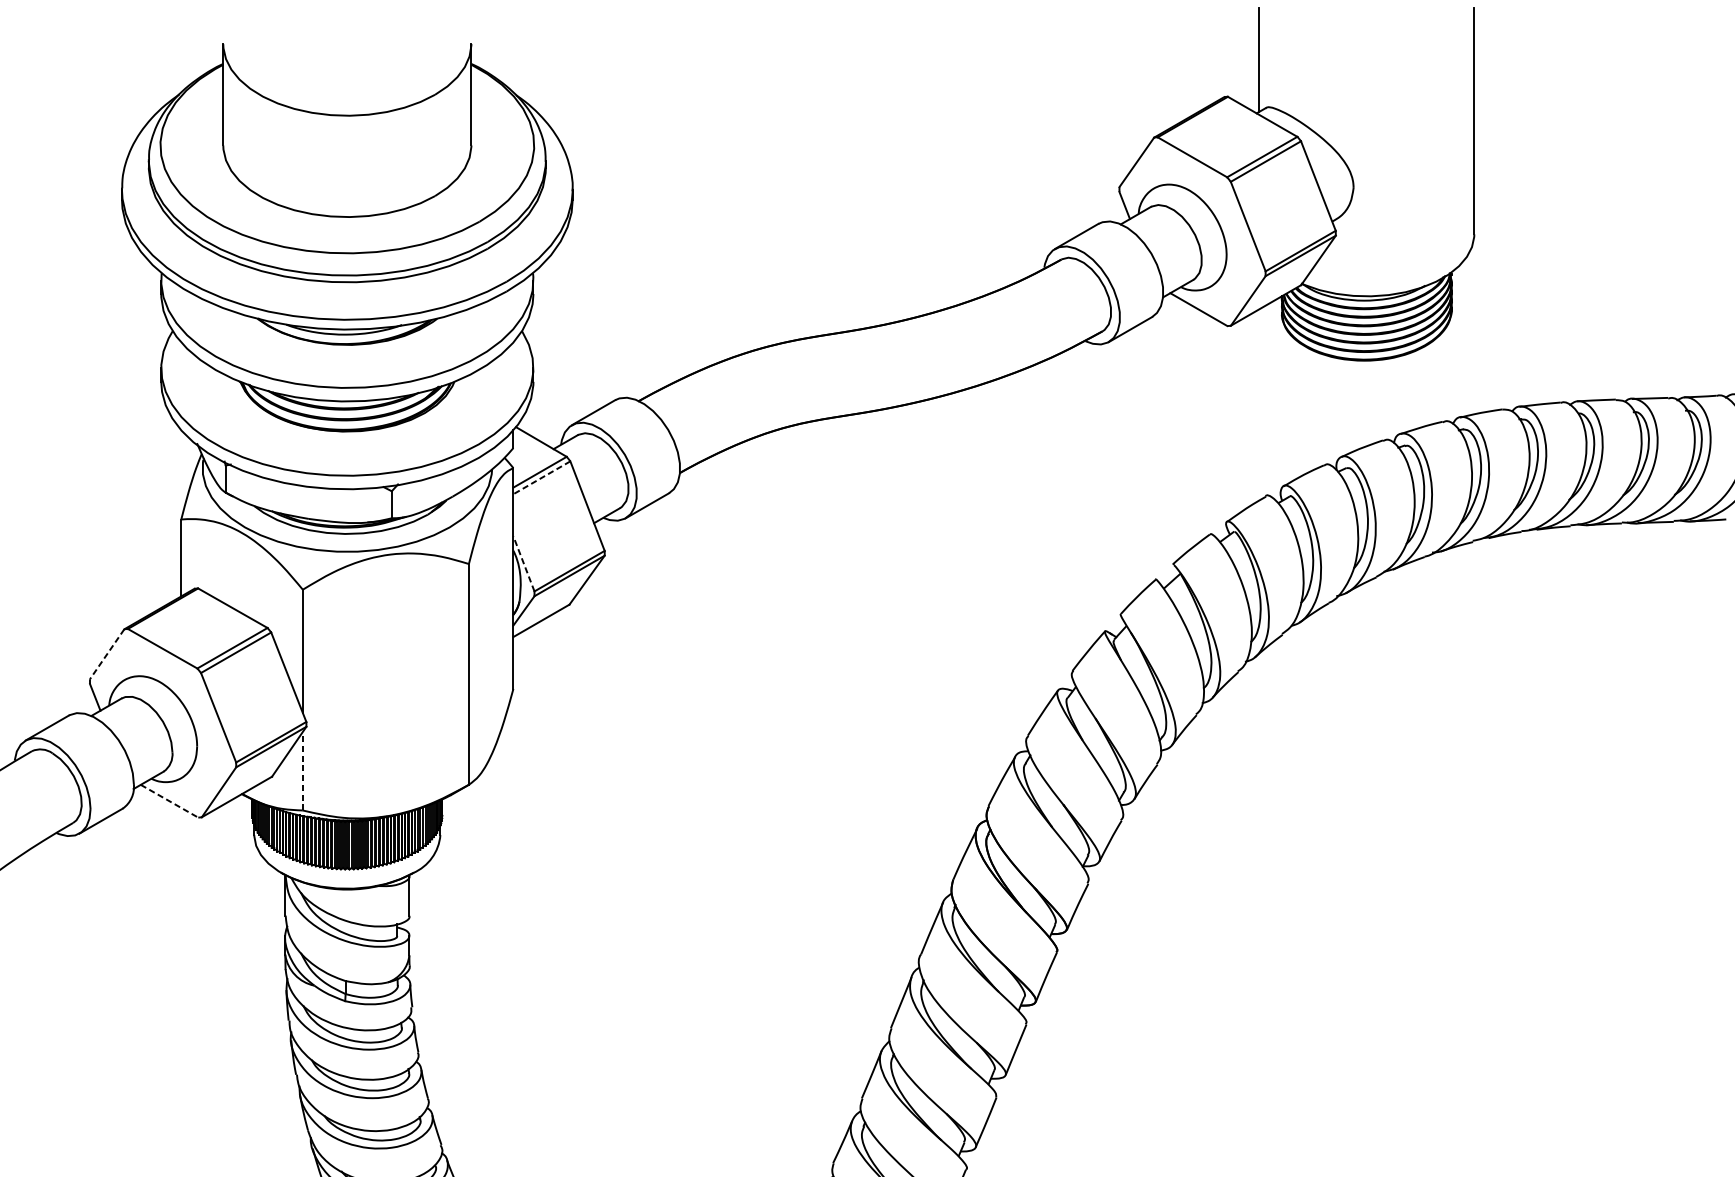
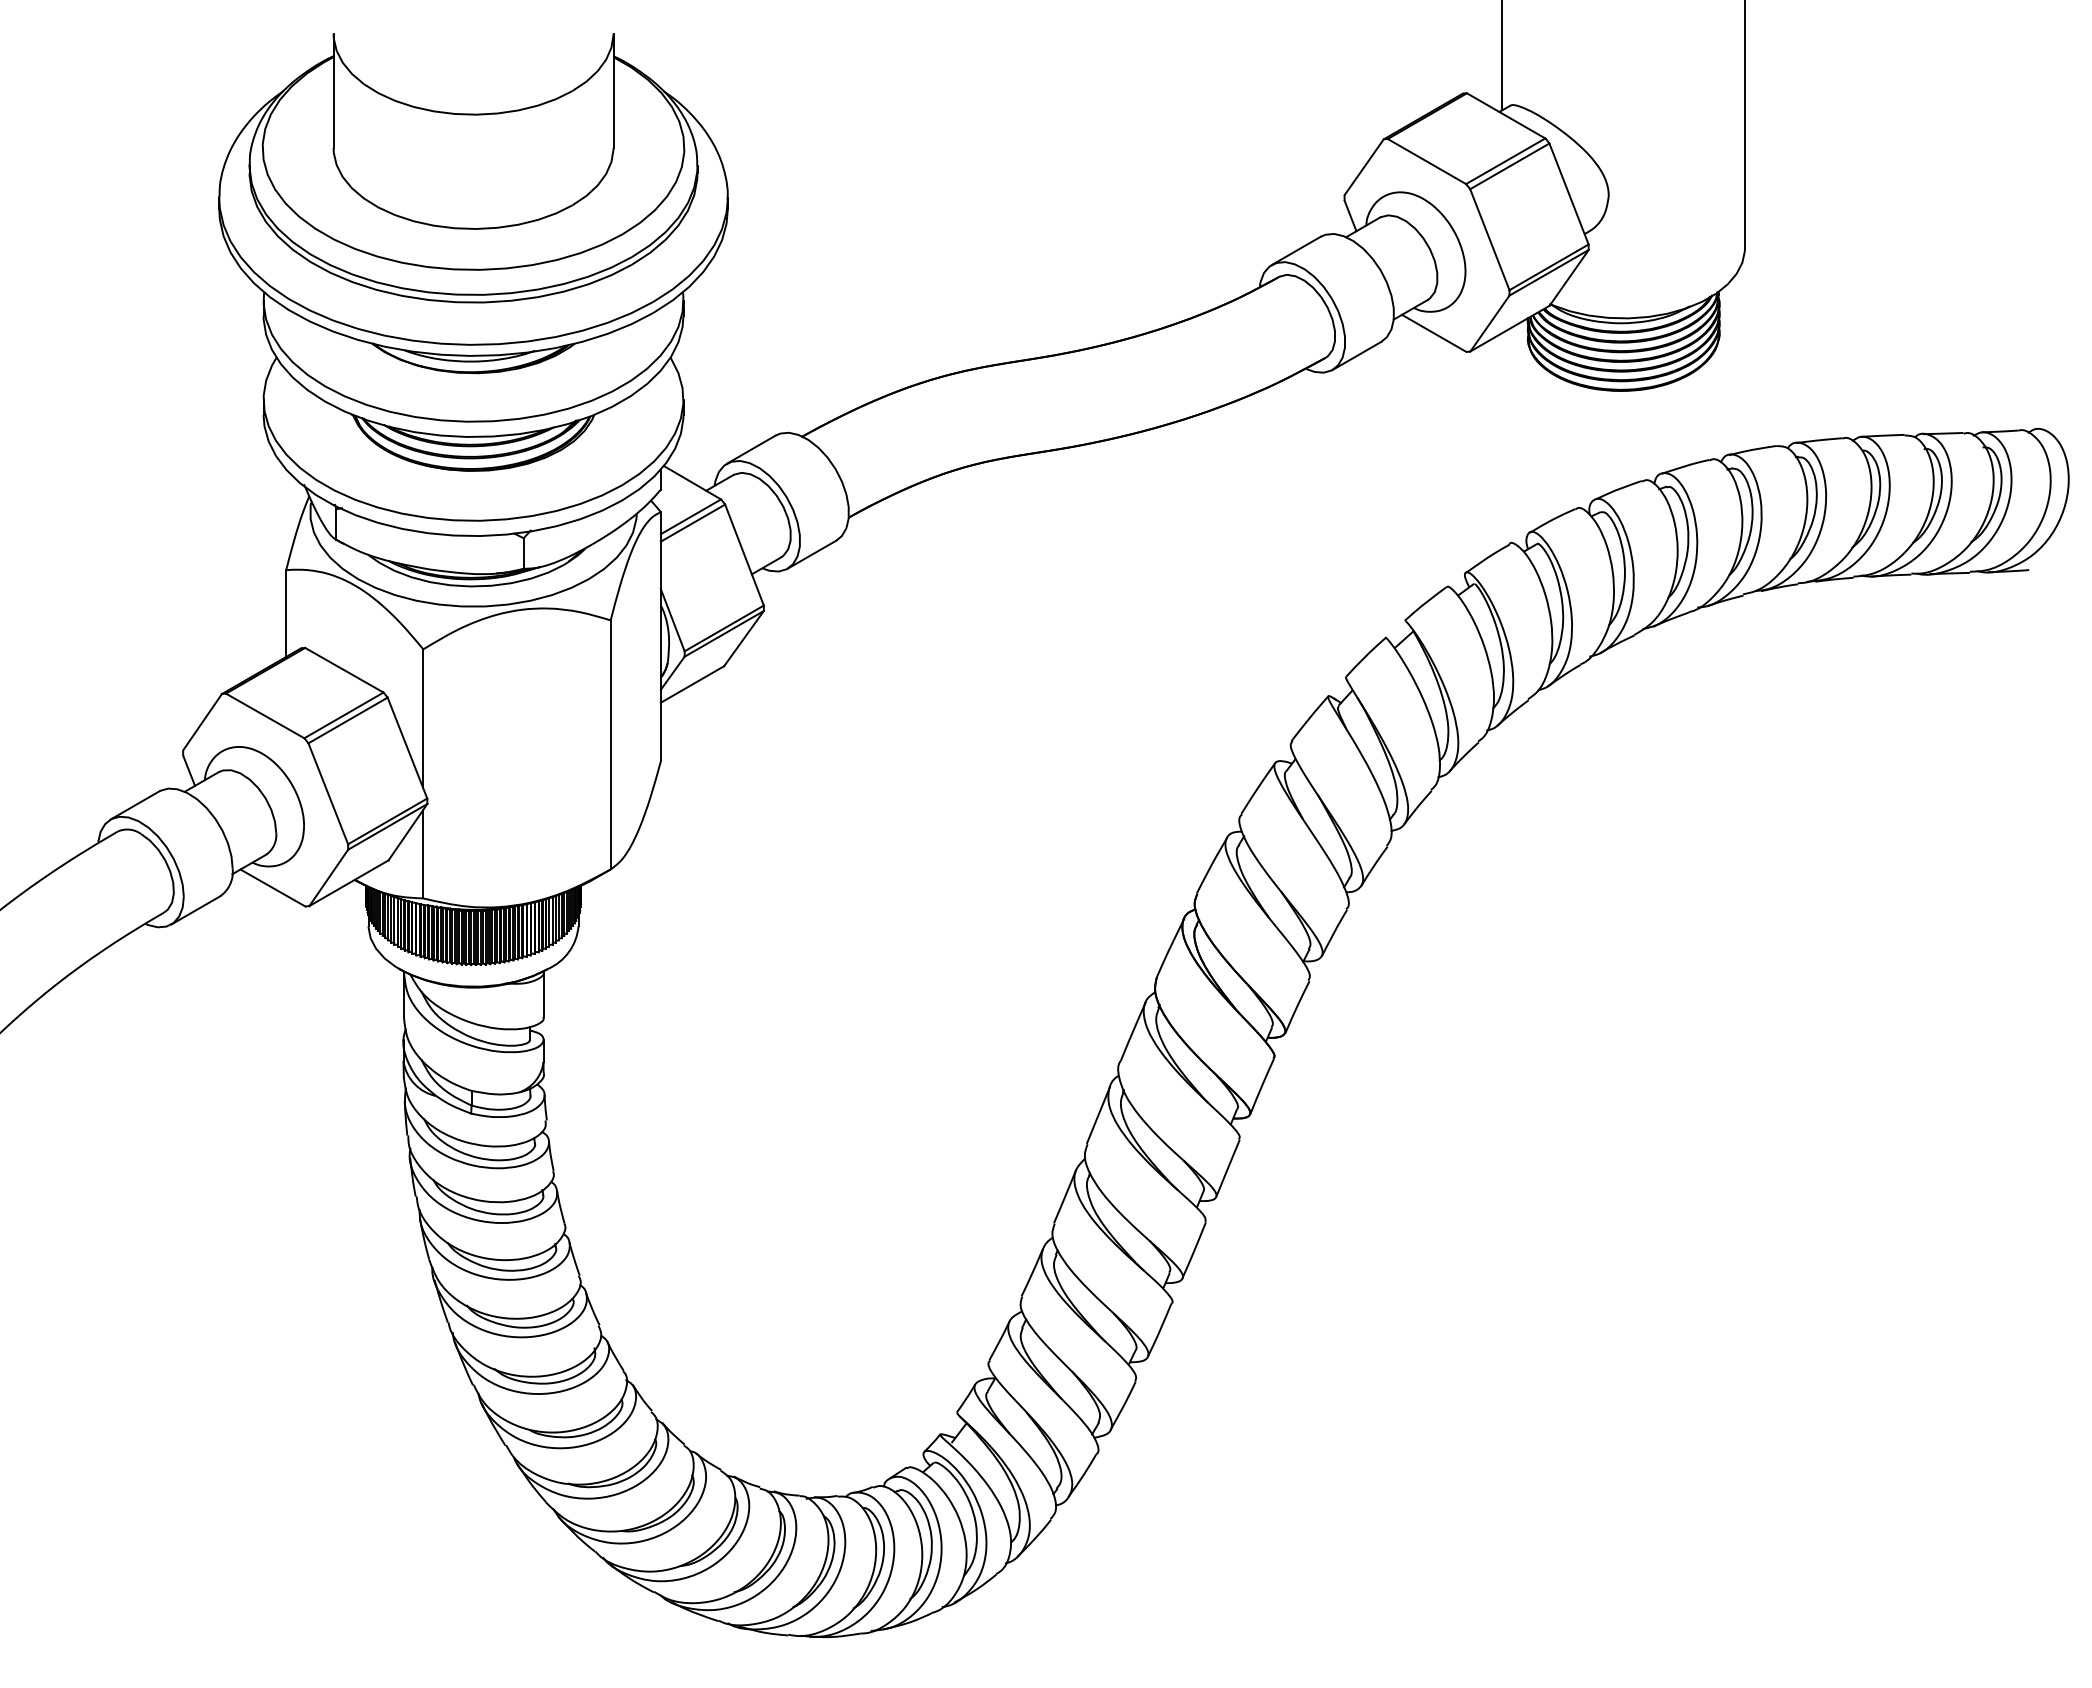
line: (541, 478) -> (692, 523), dashed -> solid
line: (523, 563) -> (672, 619), dashed -> solid
line: (107, 654) -> (202, 722), dashed -> solid
line: (303, 770) -> (423, 853), dashed -> solid
line: (170, 801) -> (273, 888), dashed -> solid

